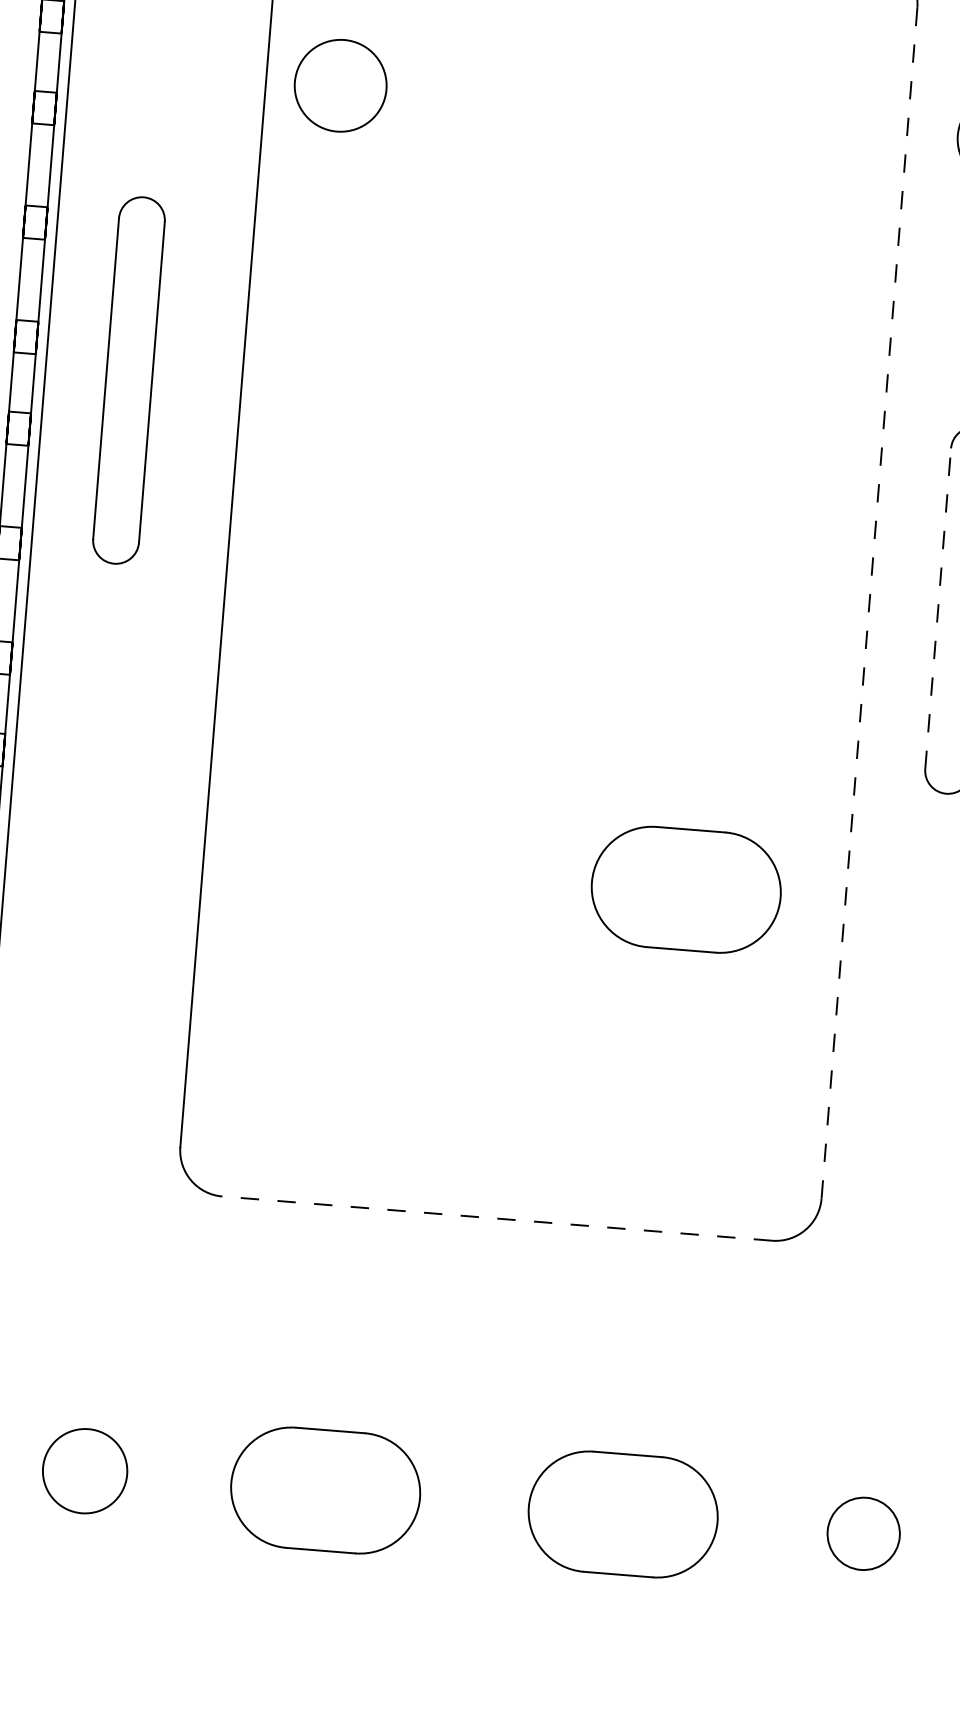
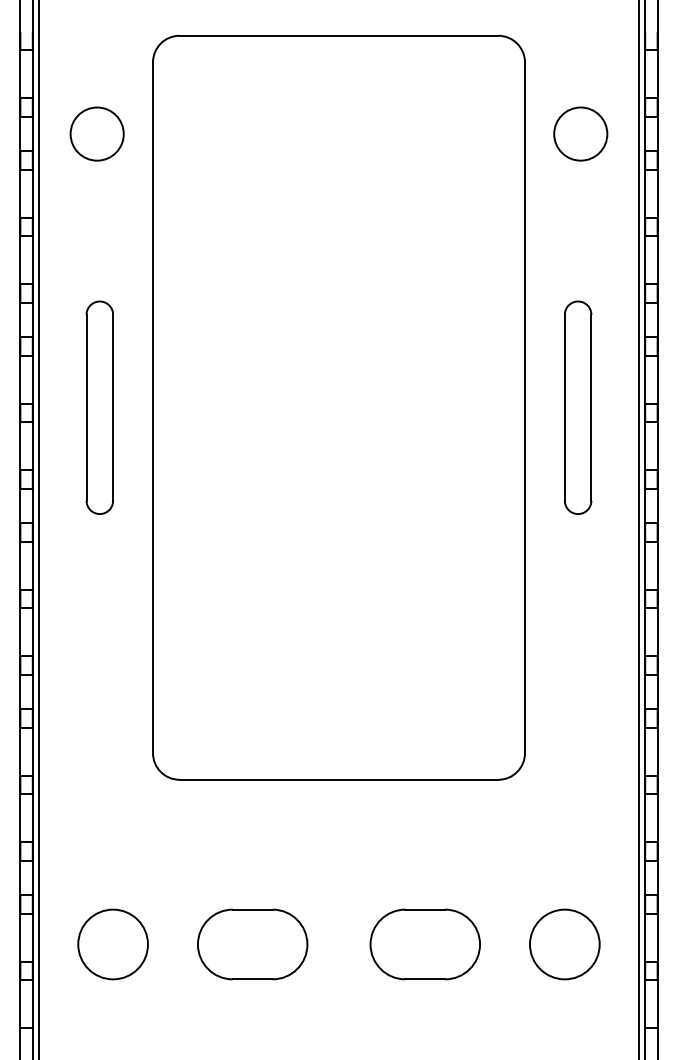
circle: (339, 84) -> (96, 133), moved
part: (128, 379) -> (99, 407), moved
line: (868, 602) -> (524, 407), dashed -> solid
line: (937, 608) -> (564, 407), dashed -> solid
part: (685, 889) -> (432, 581), removed
line: (496, 1218) -> (338, 779), dashed -> solid
circle: (85, 1471) -> (113, 944), size x1.43
circle: (863, 1533) -> (564, 944), size x1.67

